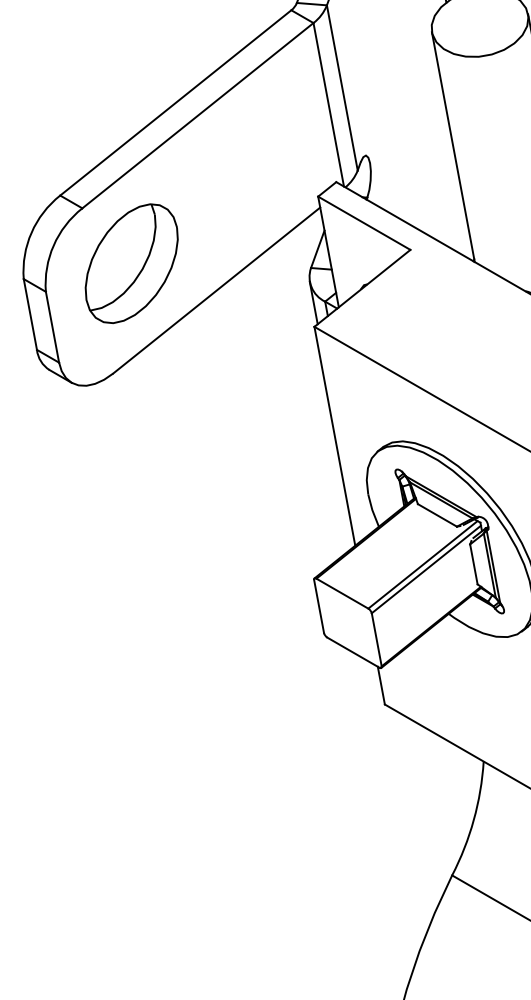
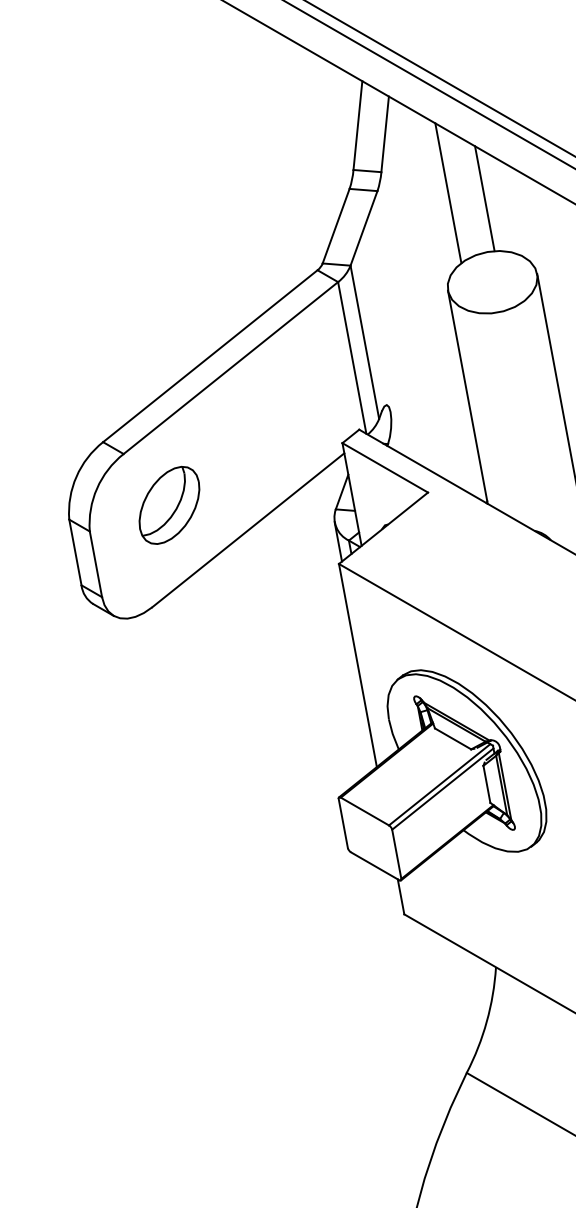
part: (131, 263) -> (169, 505), size x0.7

